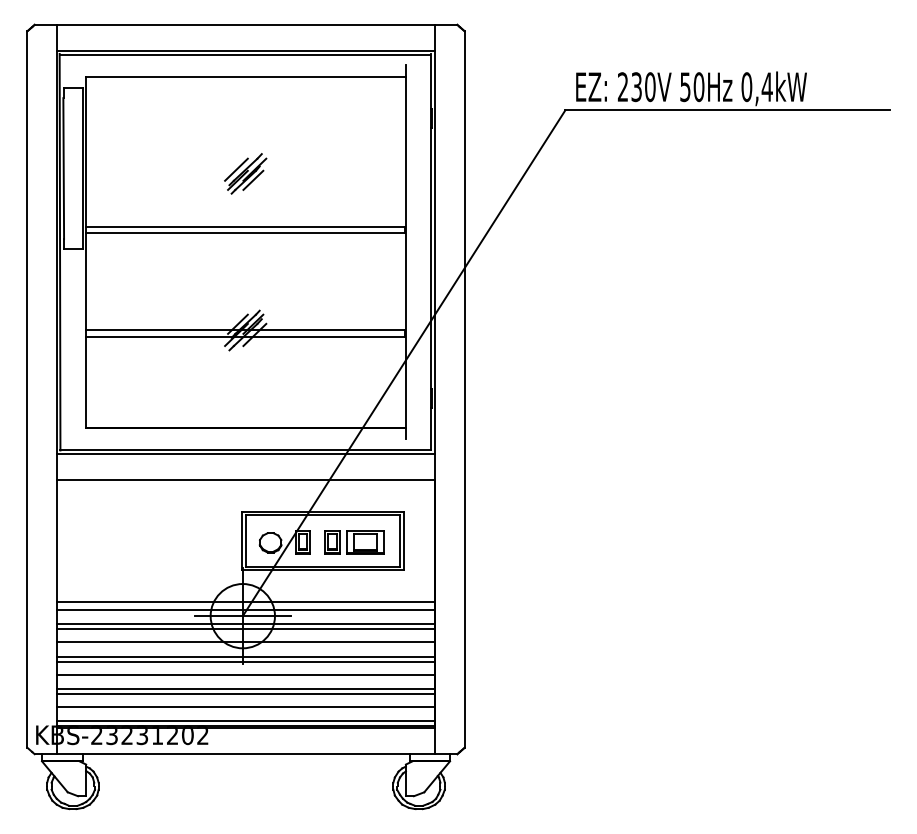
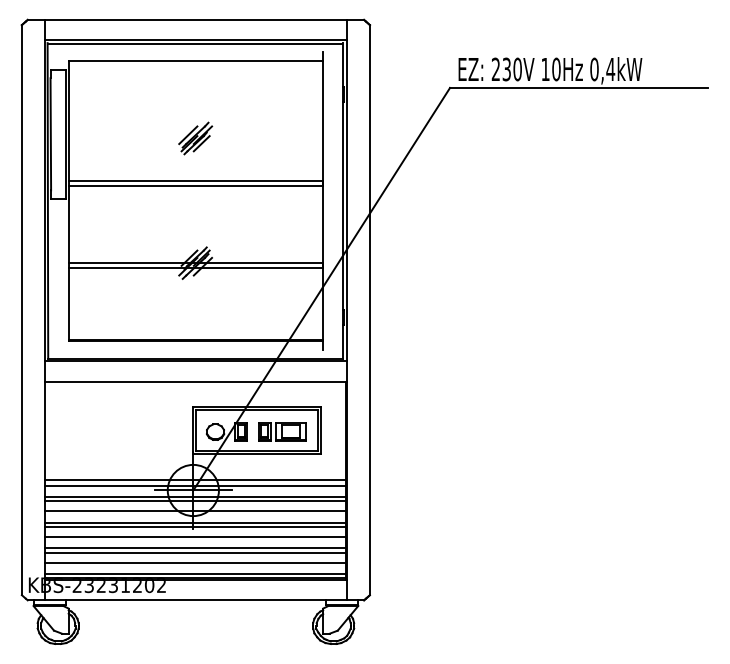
text: (685, 87) -> (545, 69), 50Hz -> 10Hz

